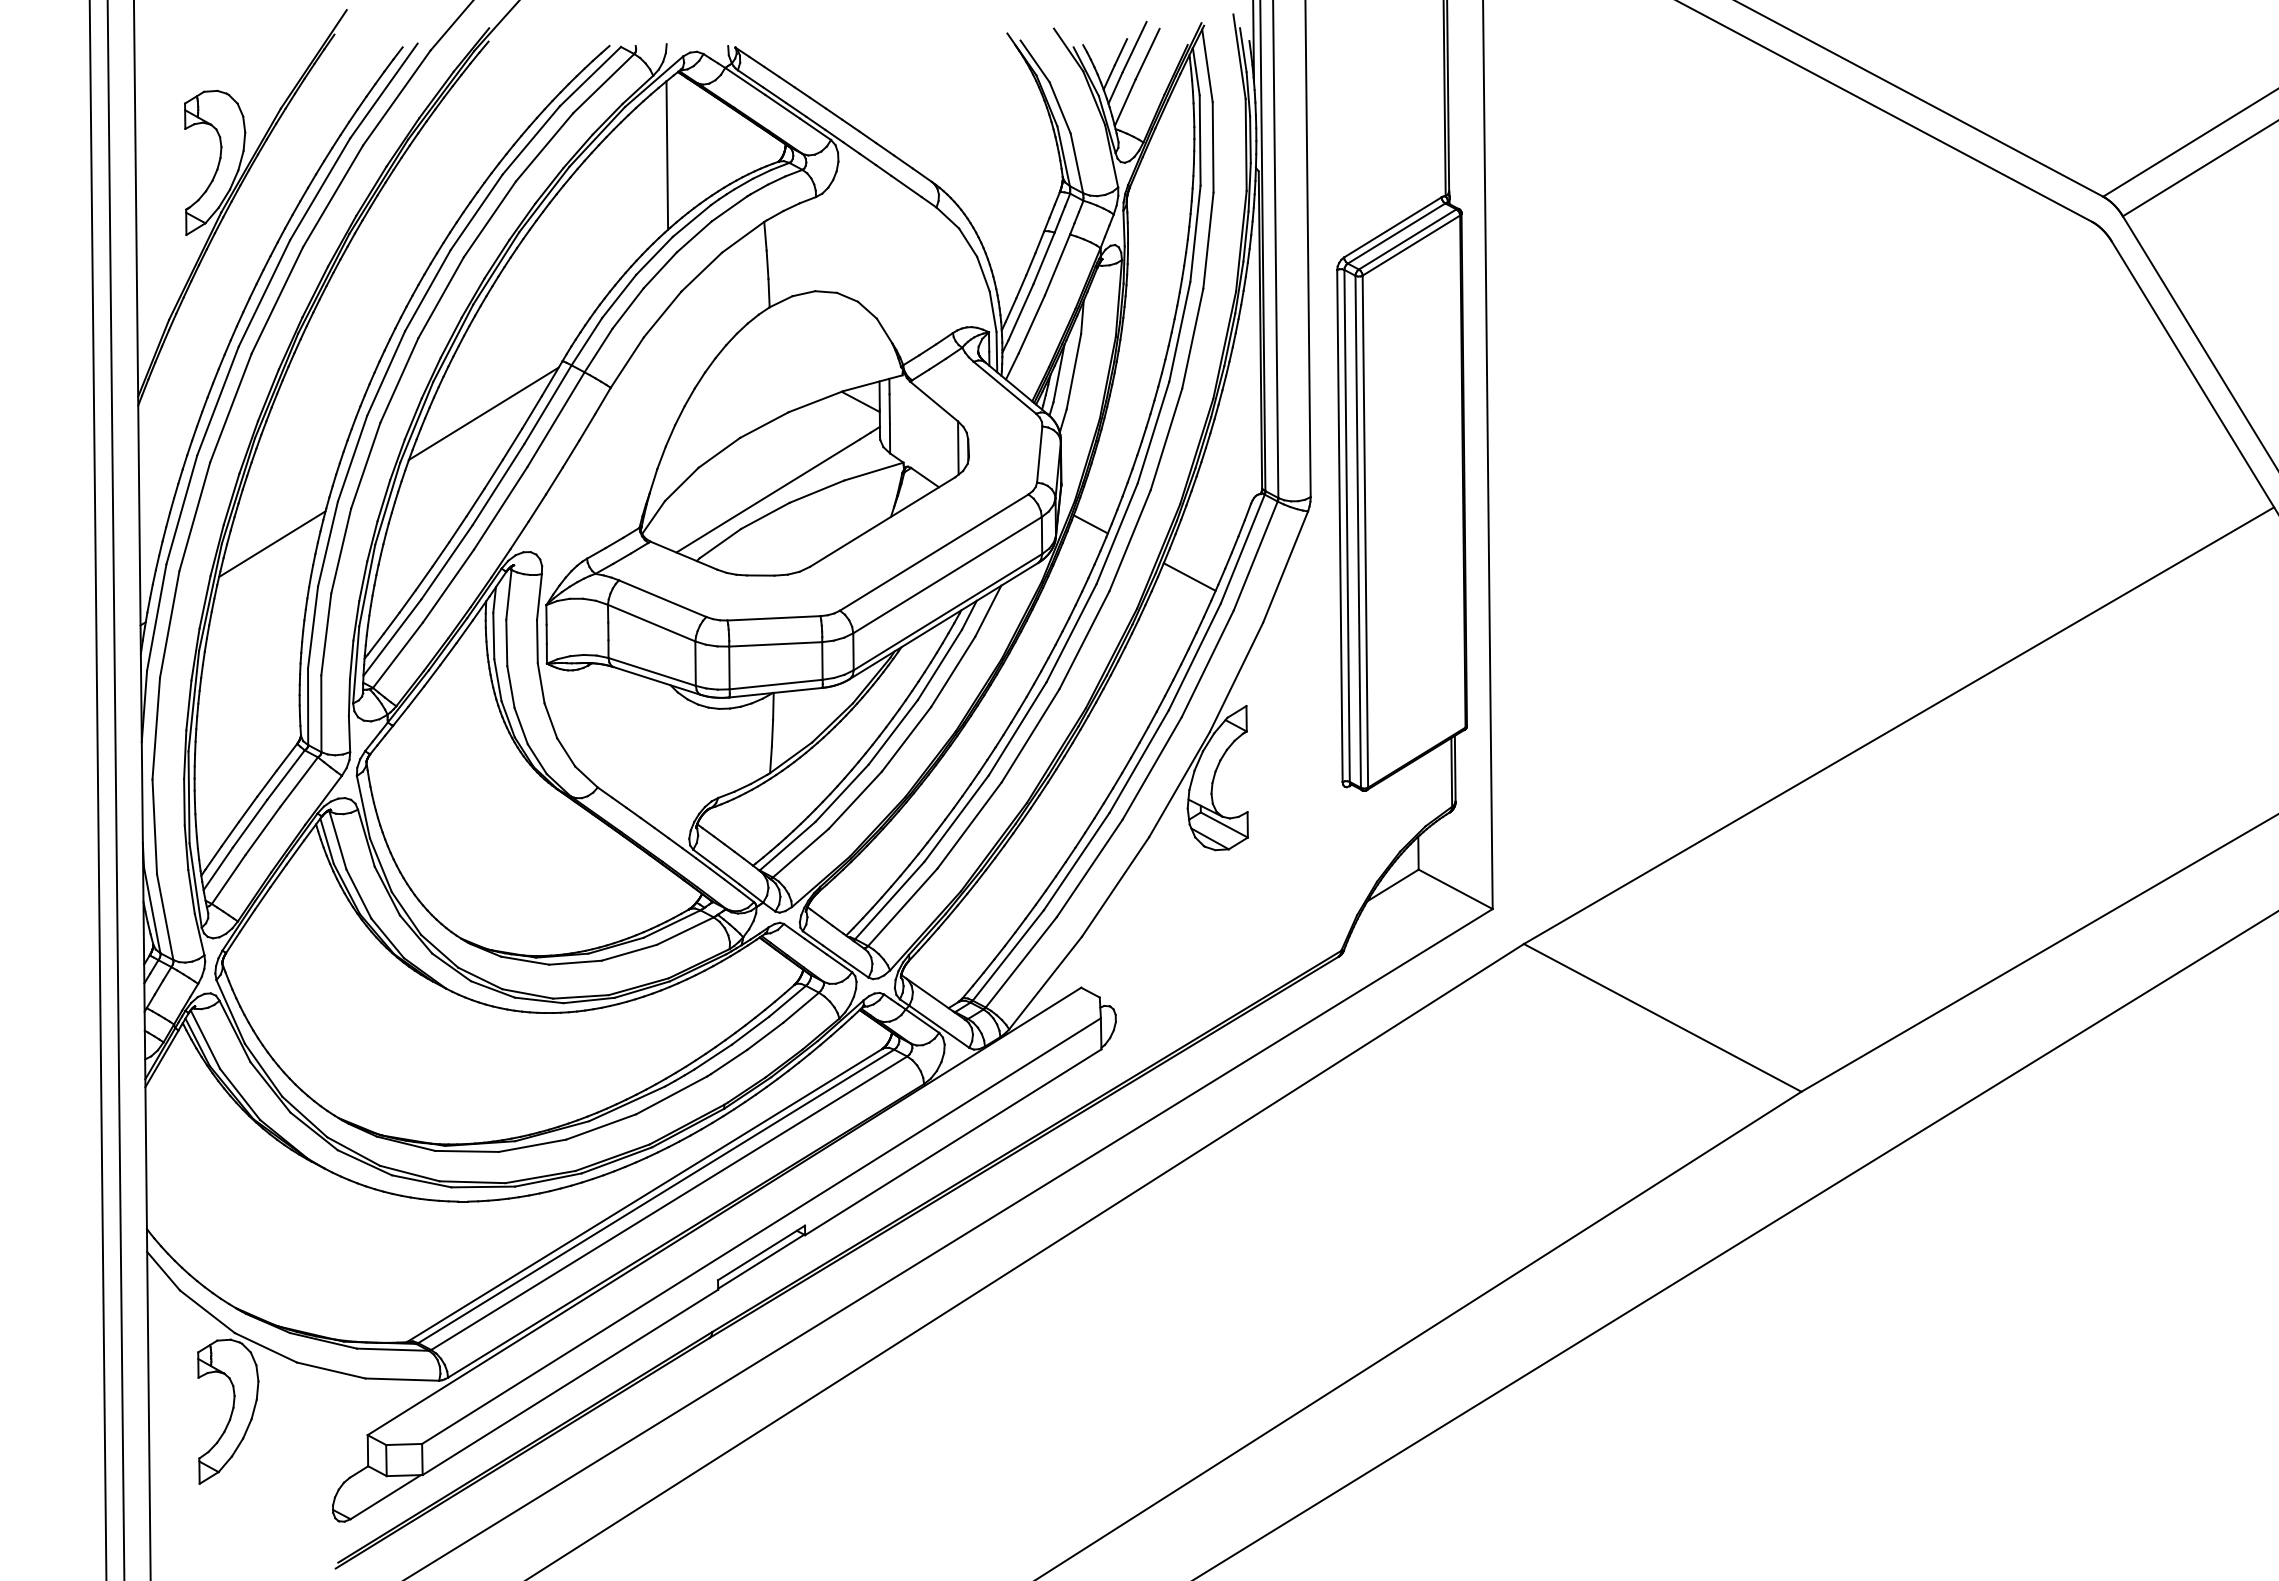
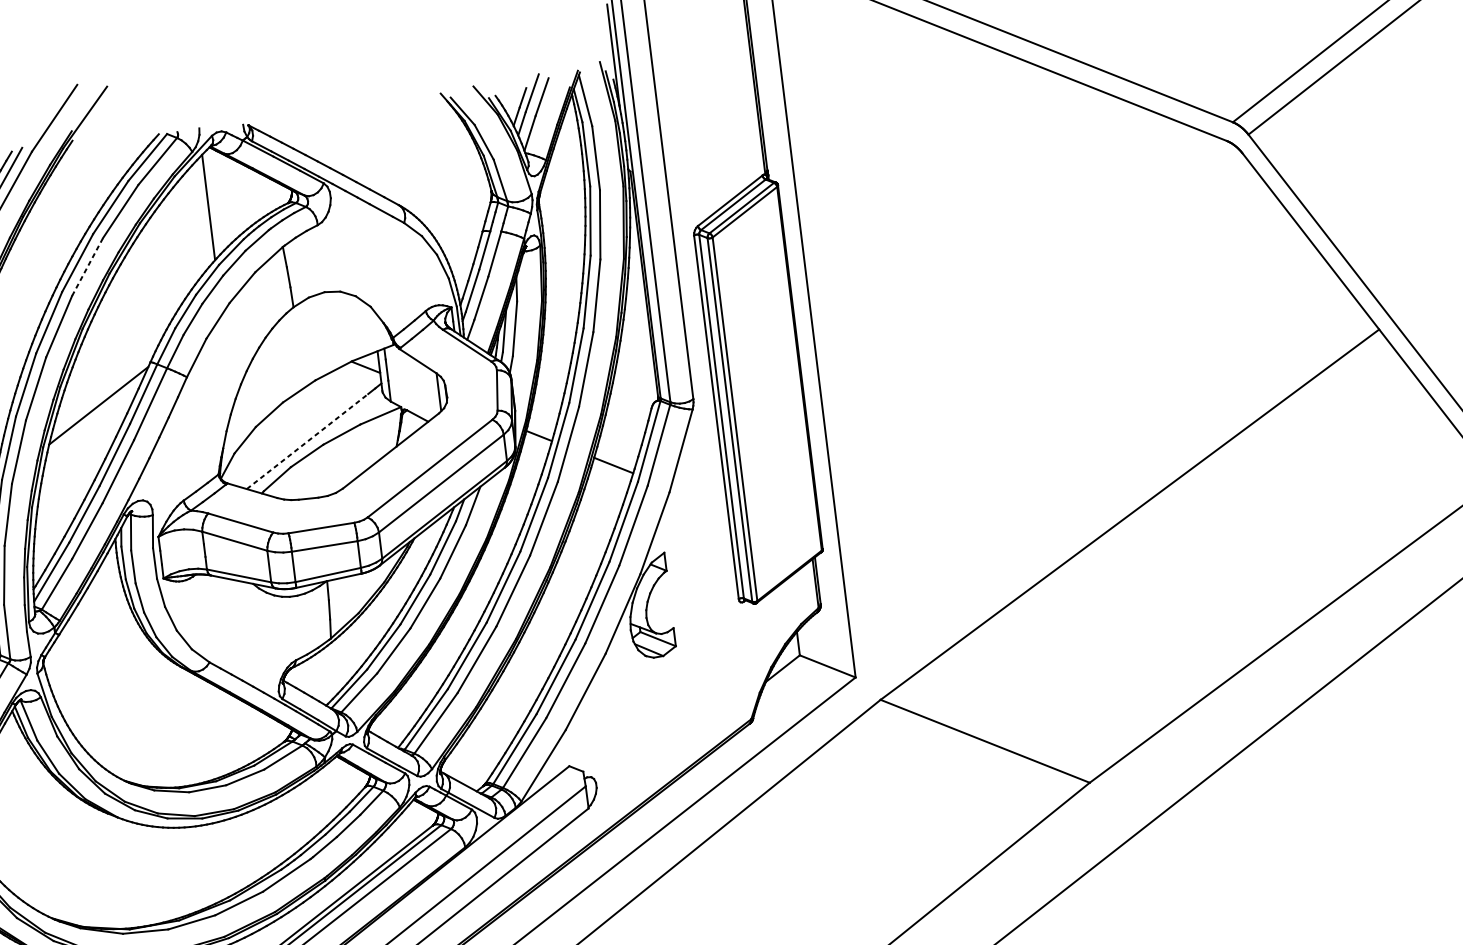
line: (489, 219) -> (87, 267), solid -> dashed
line: (768, 495) -> (307, 441), solid -> dashed

